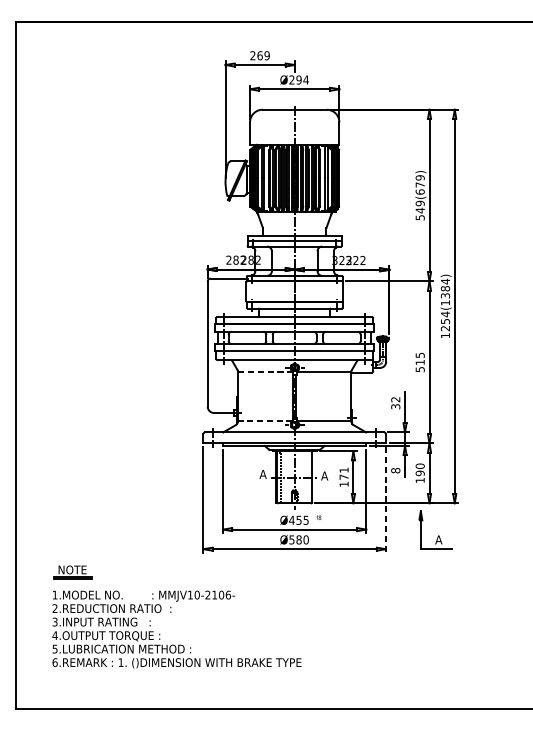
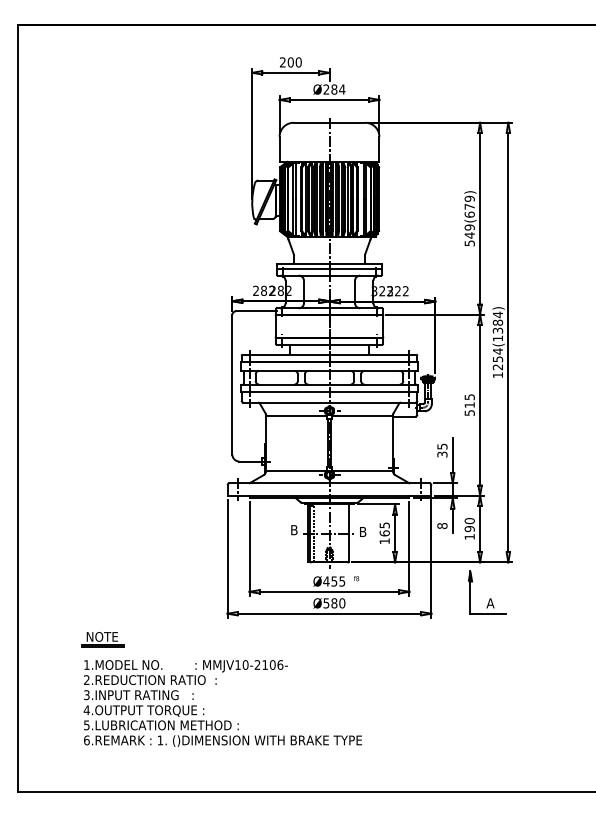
text: (263, 55) -> (294, 62), 269 -> 200
text: (299, 79) -> (334, 89), Ø294 -> Ø284
line: (265, 372) -> (296, 416), dashed -> solid
text: (395, 399) -> (442, 446), 32 -> 35
line: (265, 420) -> (296, 470), dashed -> solid
text: (343, 473) -> (384, 529), 171 -> 165
text: (263, 474) -> (294, 530), A -> B
text: (324, 475) -> (362, 531), A -> B
line: (385, 500) -> (431, 559), dashed -> solid
part: (72, 572) -> (102, 639), moved
text: (176, 629) -> (222, 703), moved

